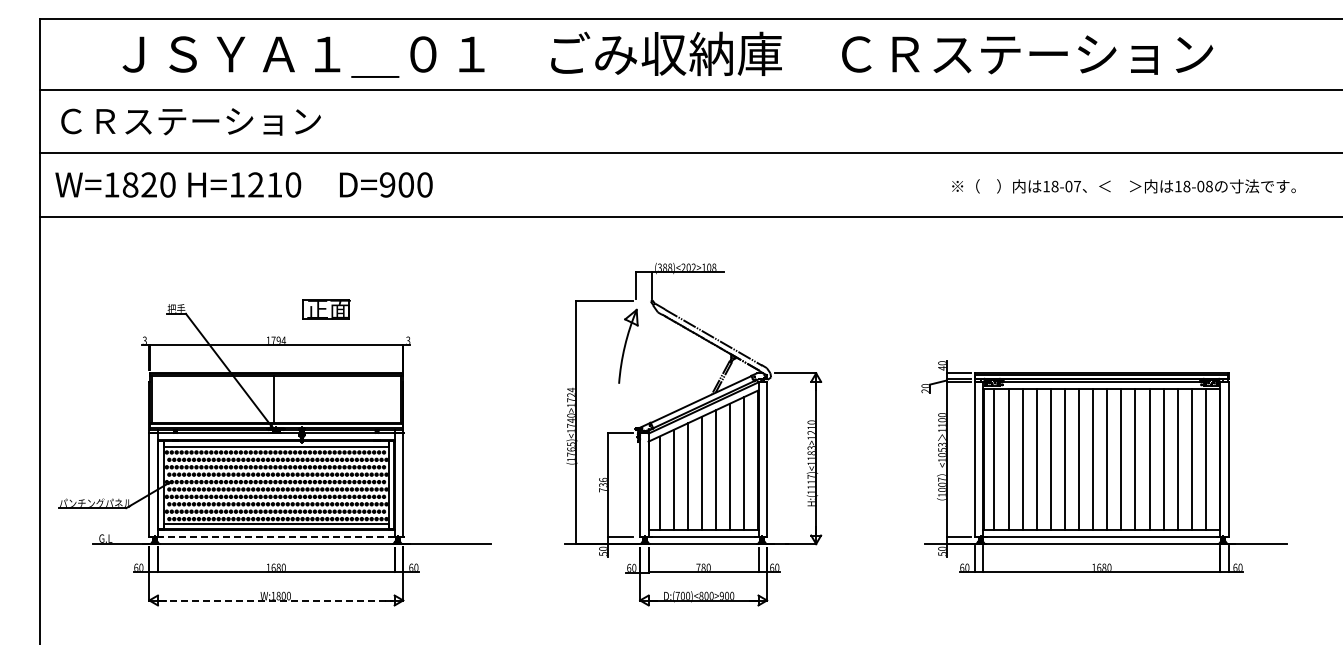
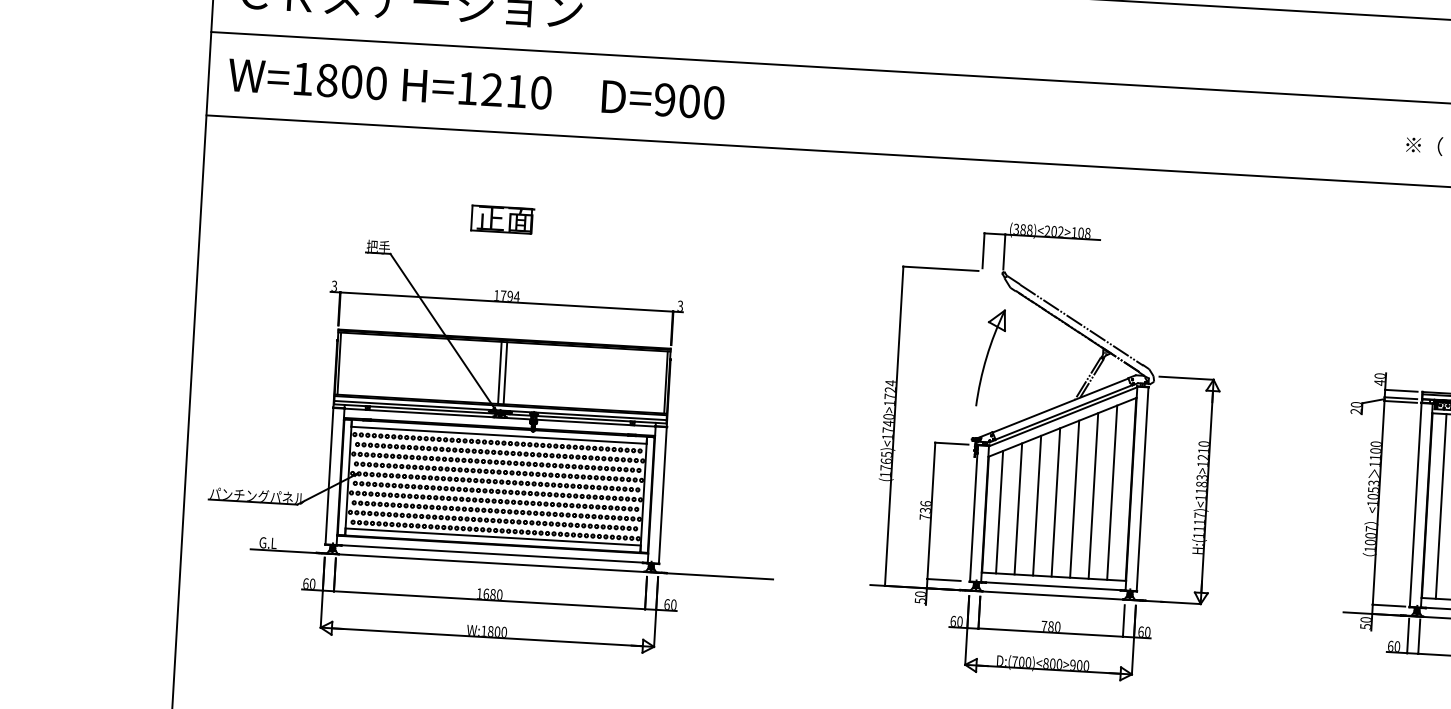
text: (148, 184) -> (351, 81), W=1820 -> W=1800
part: (326, 309) -> (502, 219), moved
part: (628, 345) -> (991, 356), moved
line: (278, 398) -> (505, 372), added
line: (275, 537) -> (491, 554), dashed -> solid
line: (276, 600) -> (487, 637), dashed -> solid

